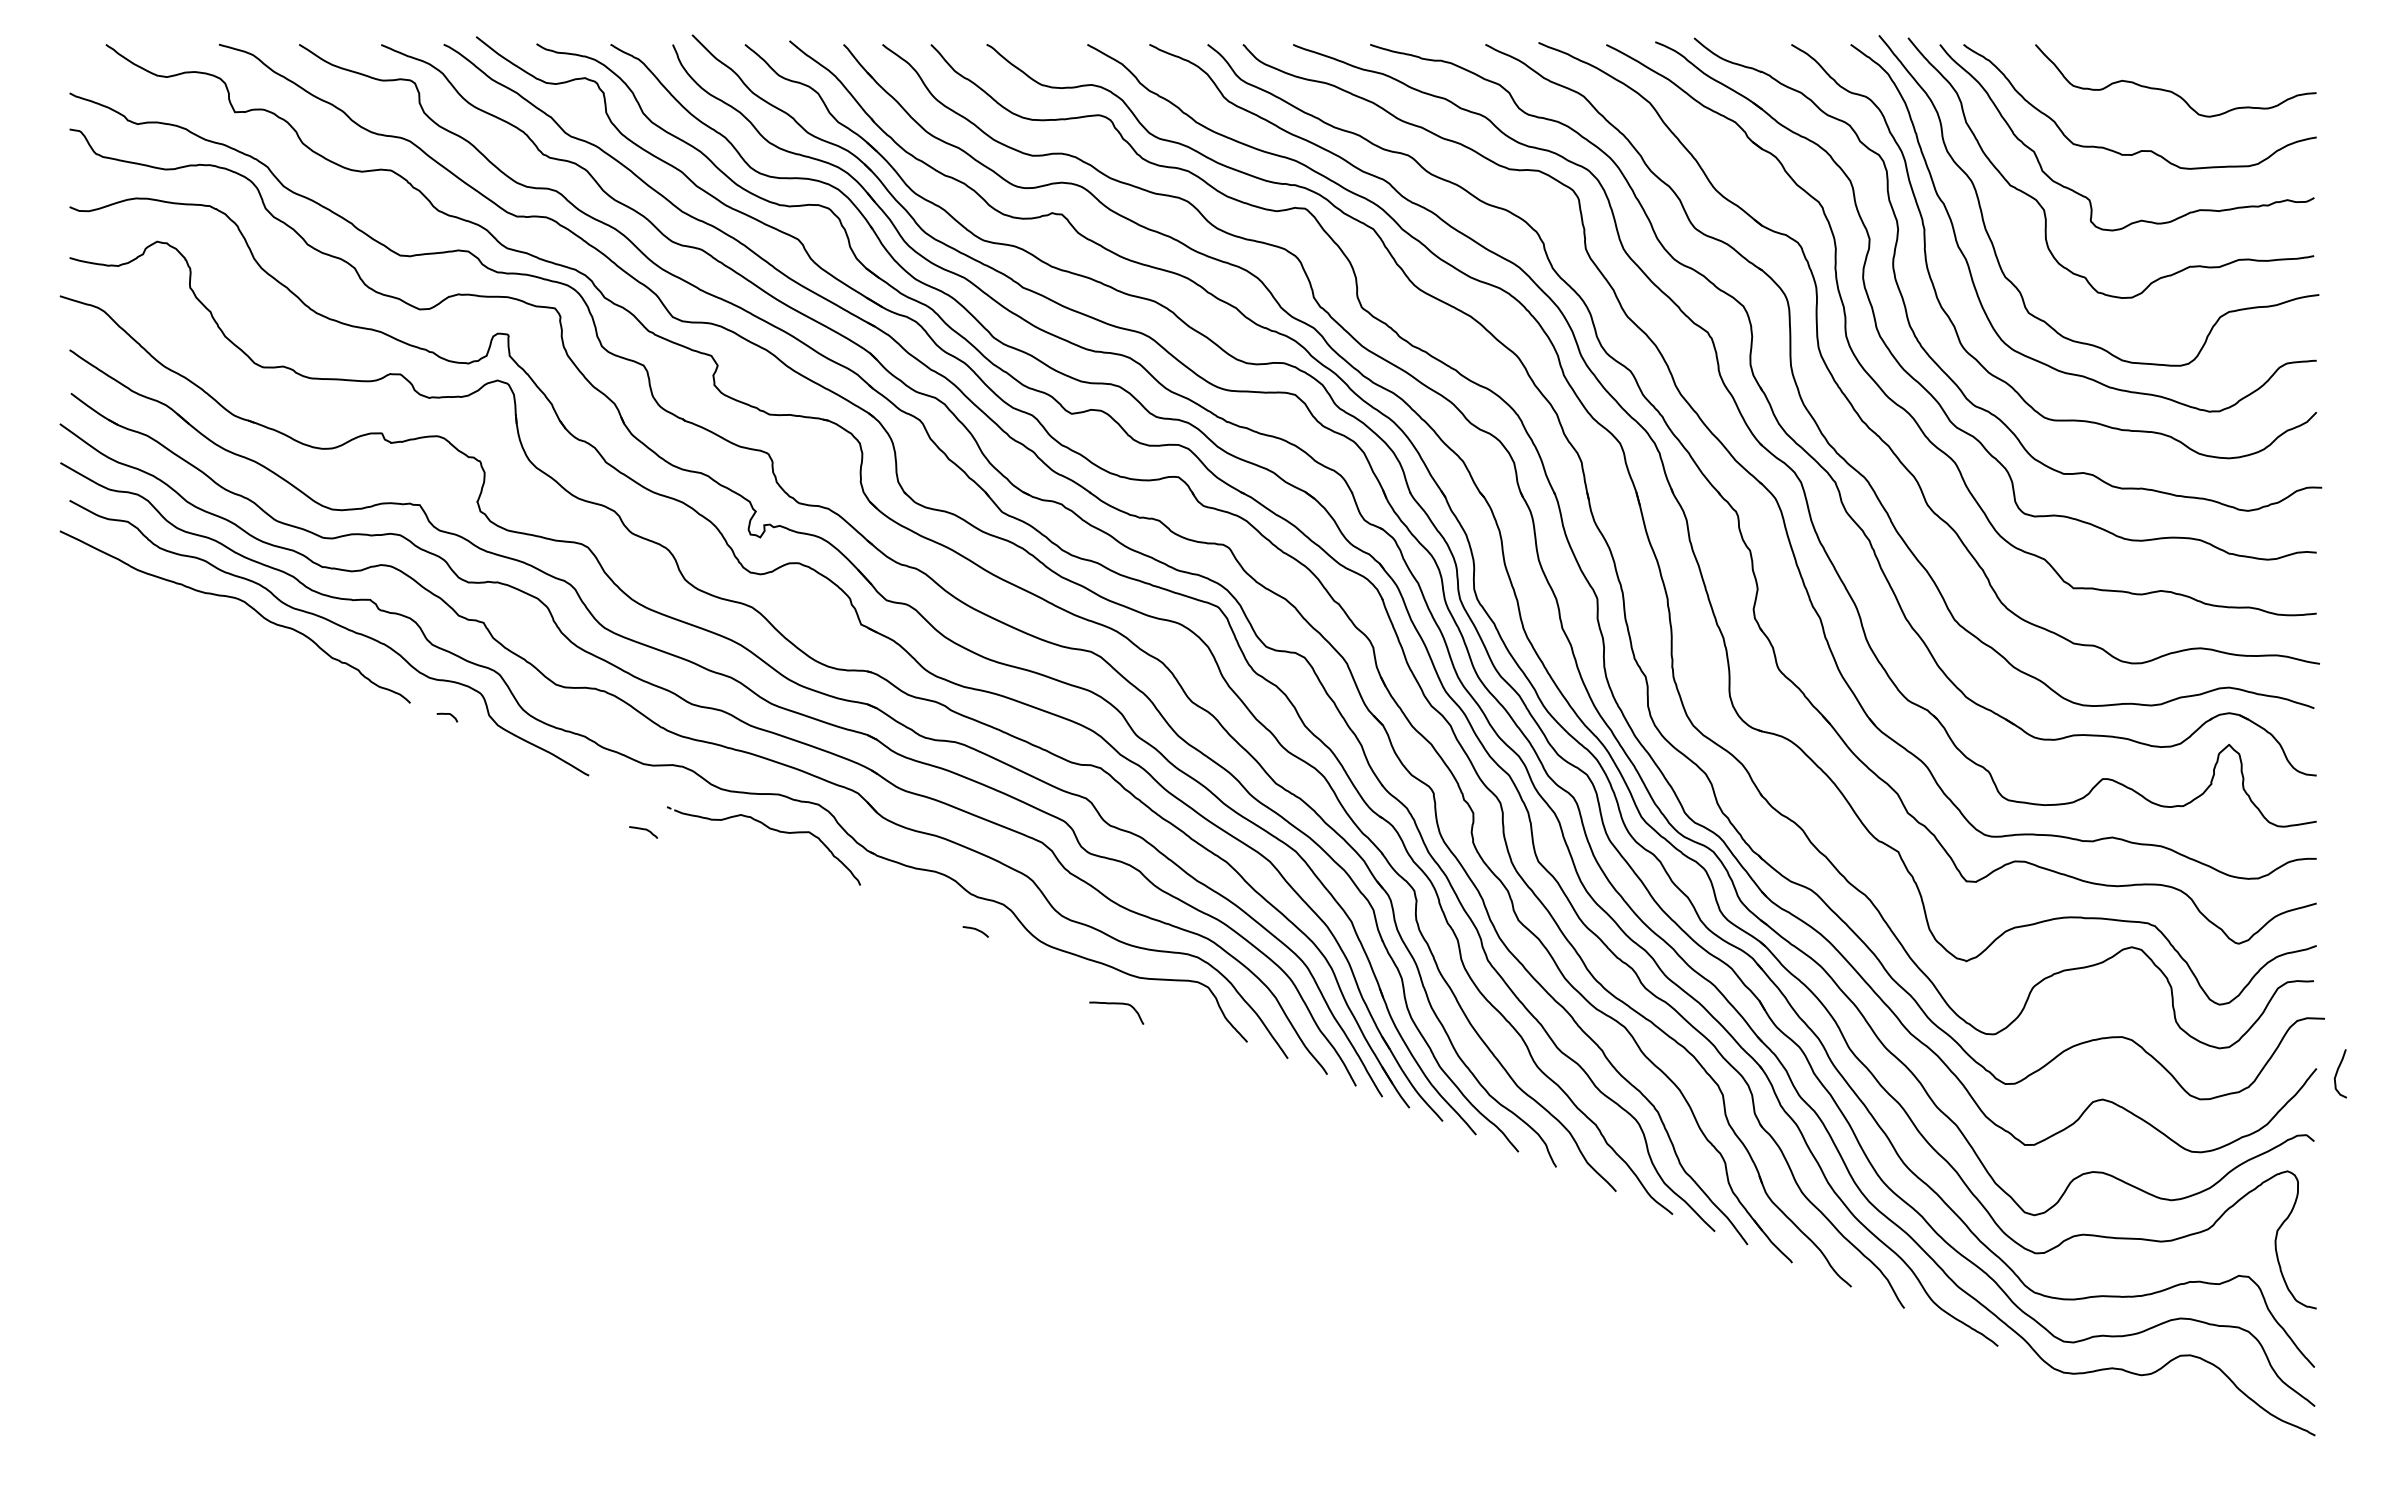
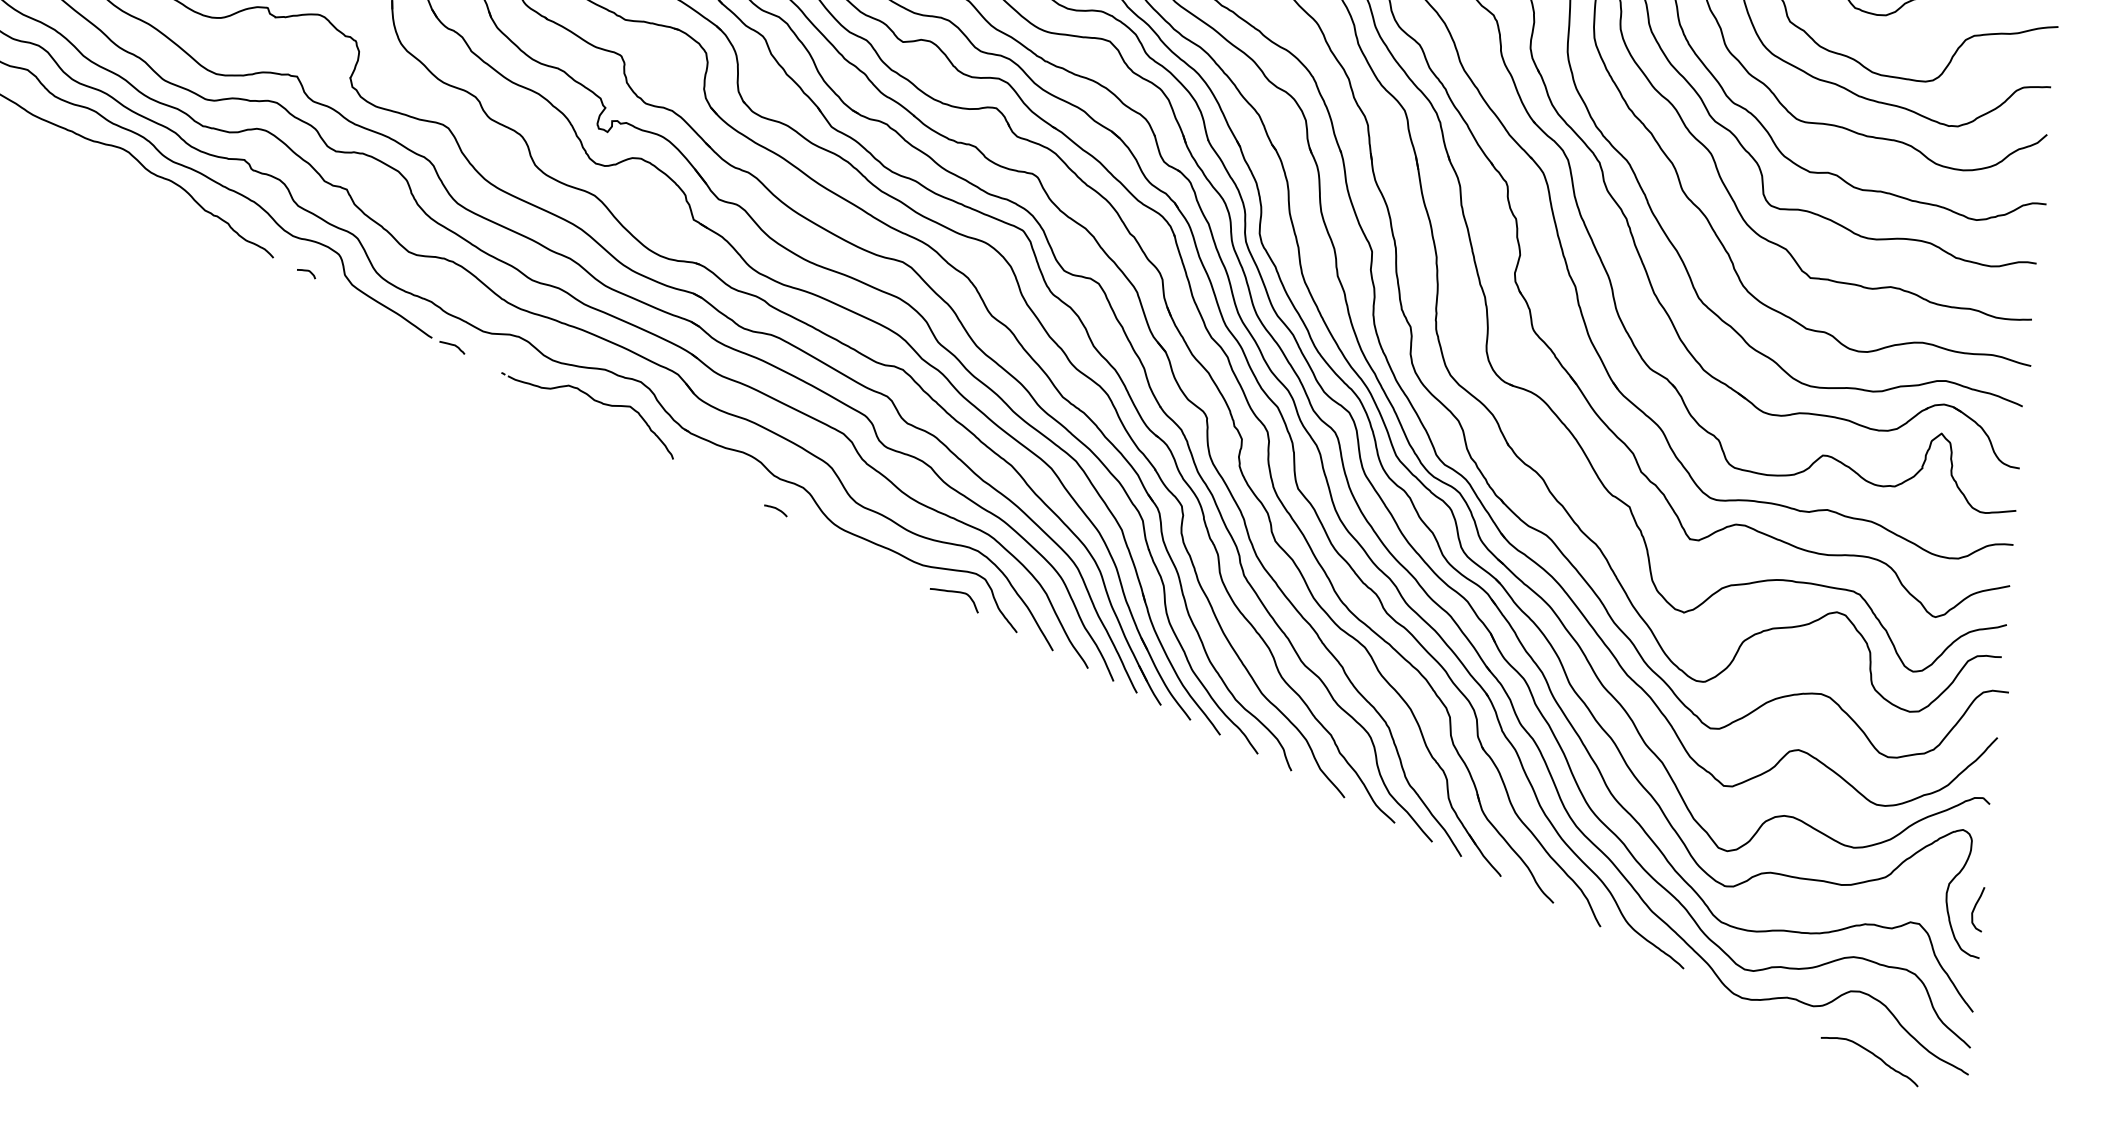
curve: (643, 830) -> (452, 346), moved
curve: (1116, 1004) -> (954, 592), moved
curve: (2337, 1073) -> (1975, 908), moved
curve: (2211, 1423) -> (1874, 1055), added

